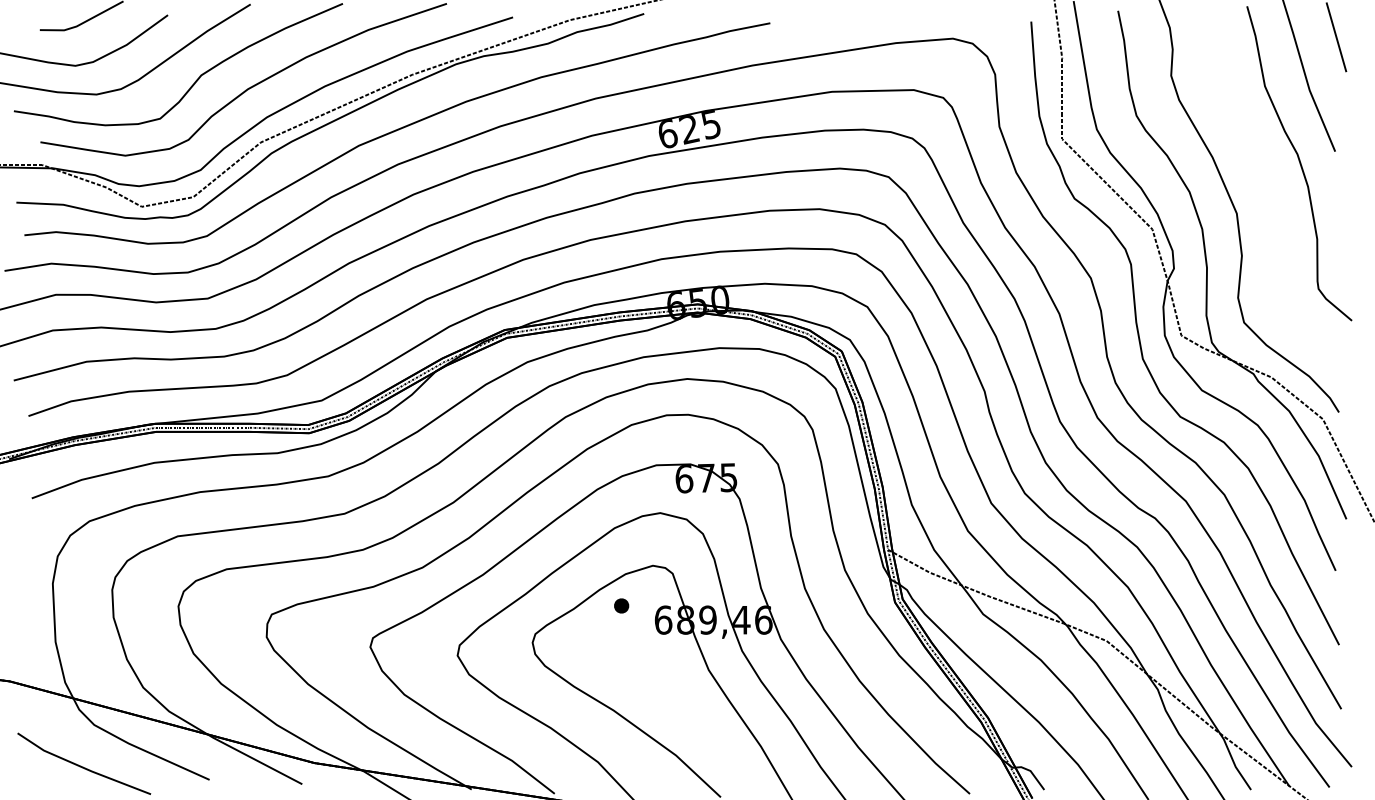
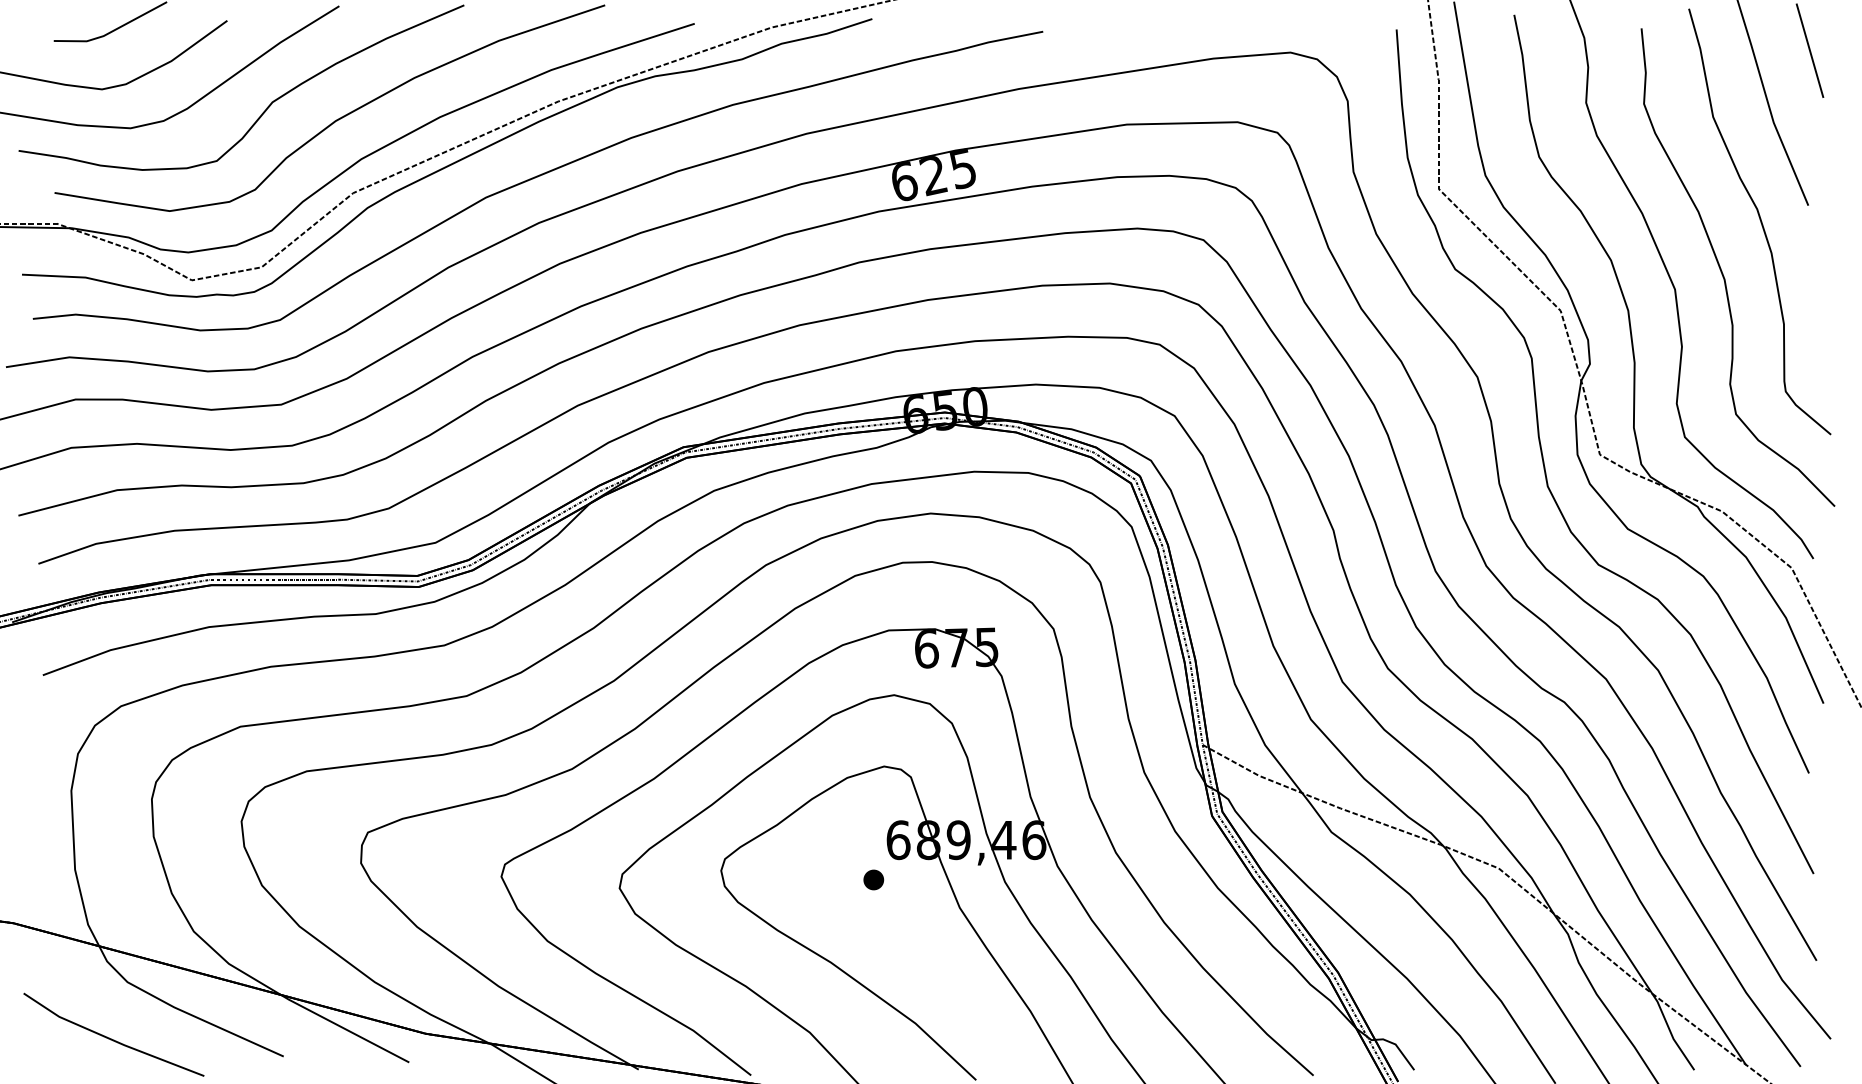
curve: (1272, 201) -> (1723, 273), added
part: (621, 605) -> (873, 879), moved

